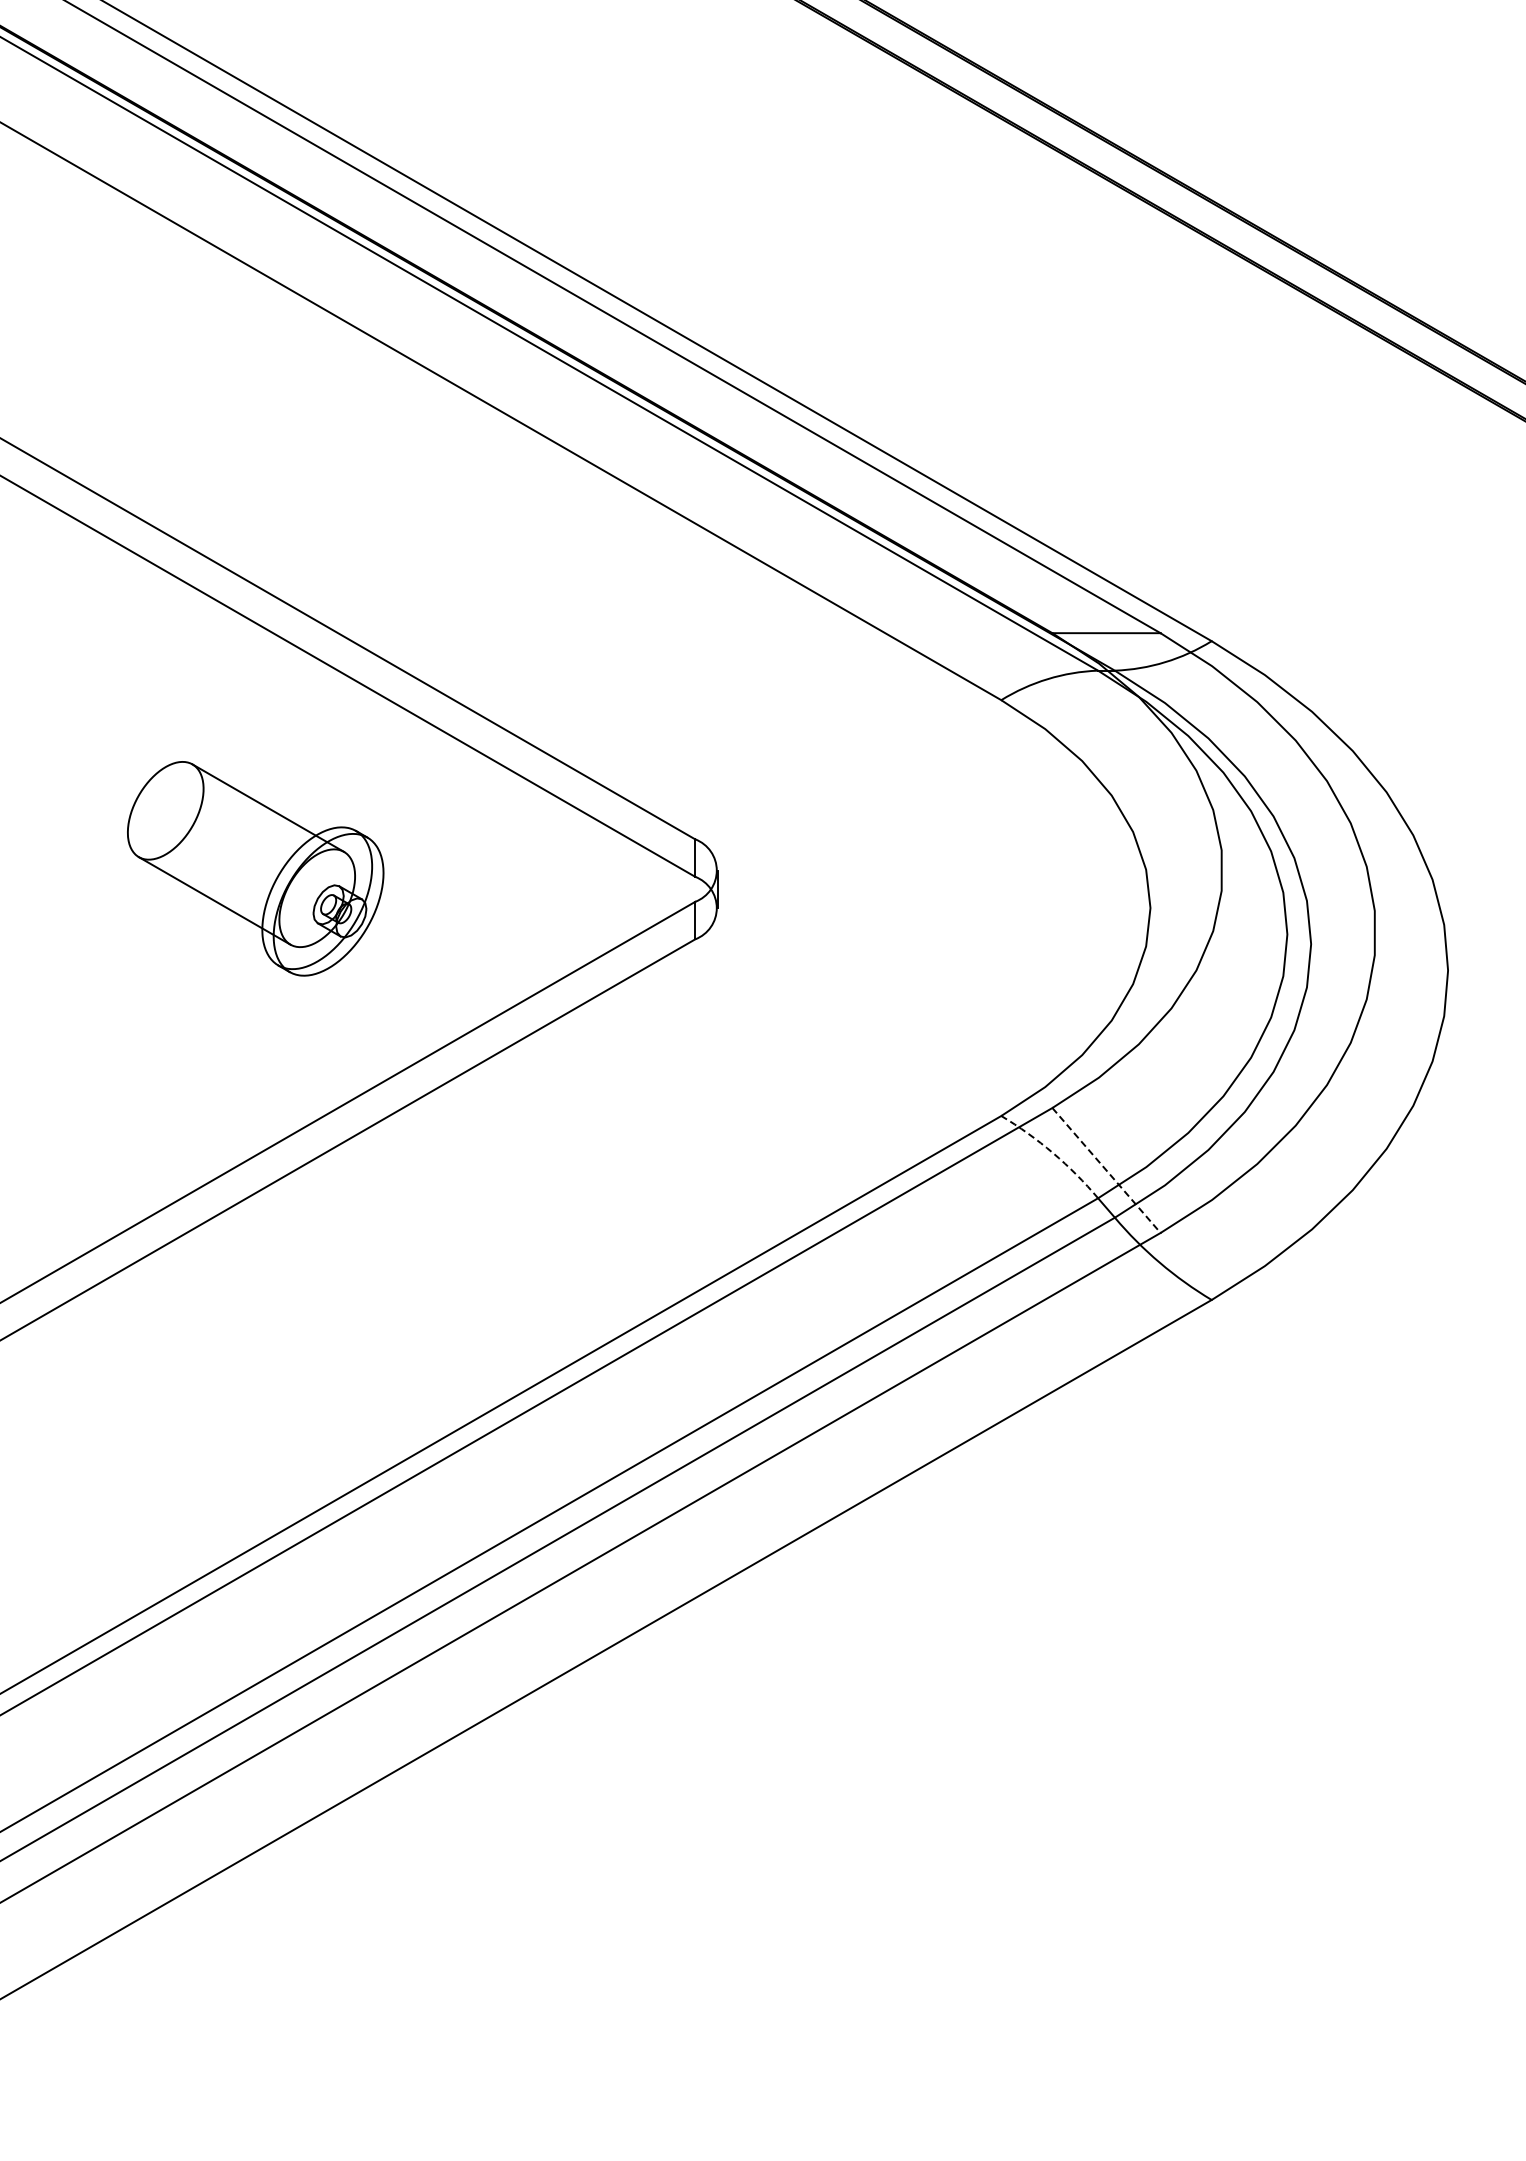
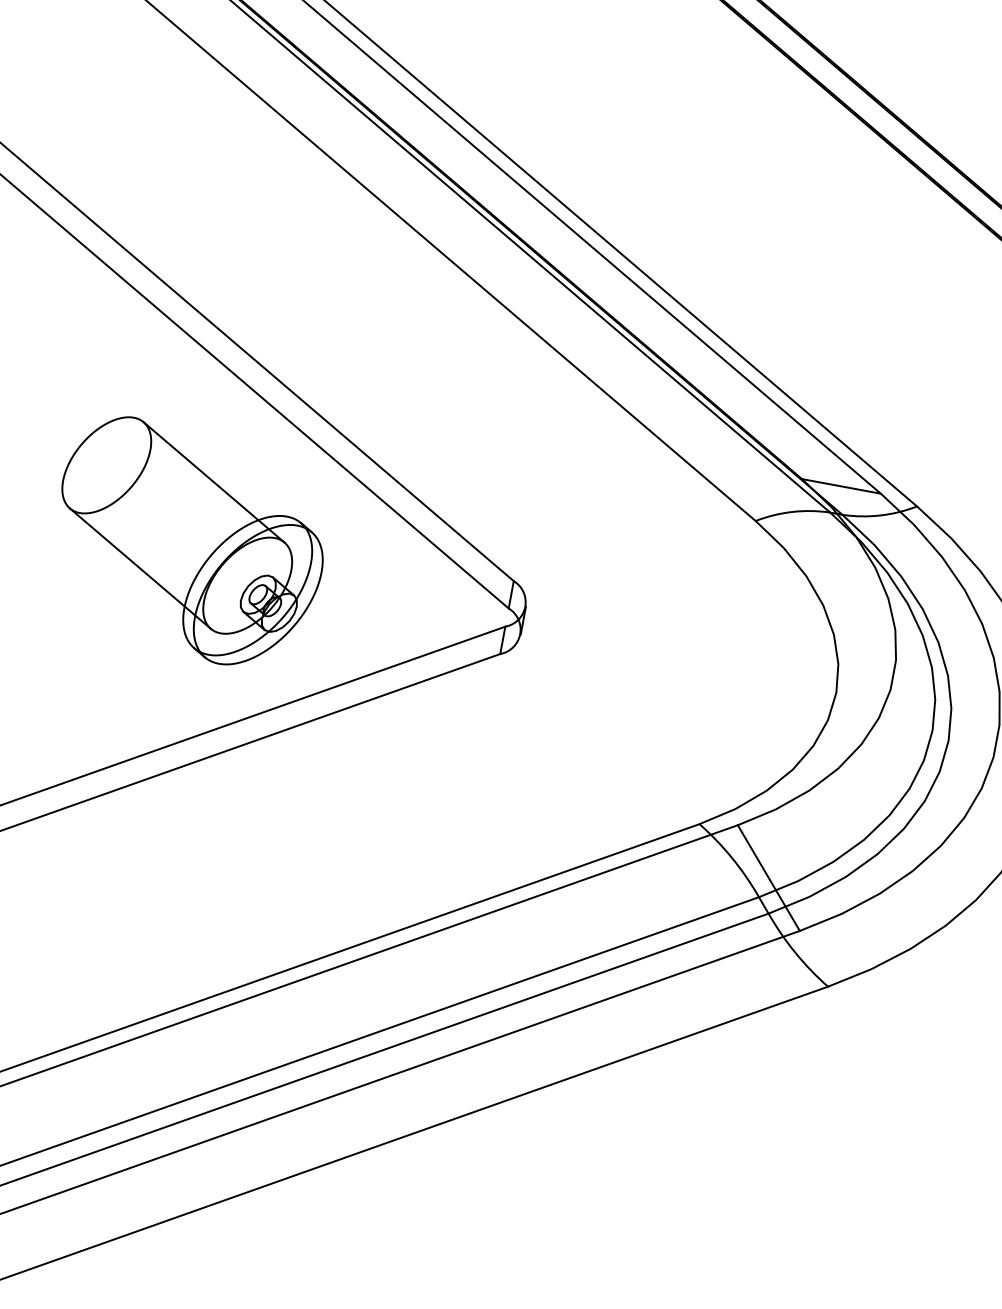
part: (255, 868) -> (189, 542), size x1.43
arc: (1053, 1153) -> (732, 858), dashed -> solid
line: (1106, 1170) -> (768, 878), dashed -> solid

